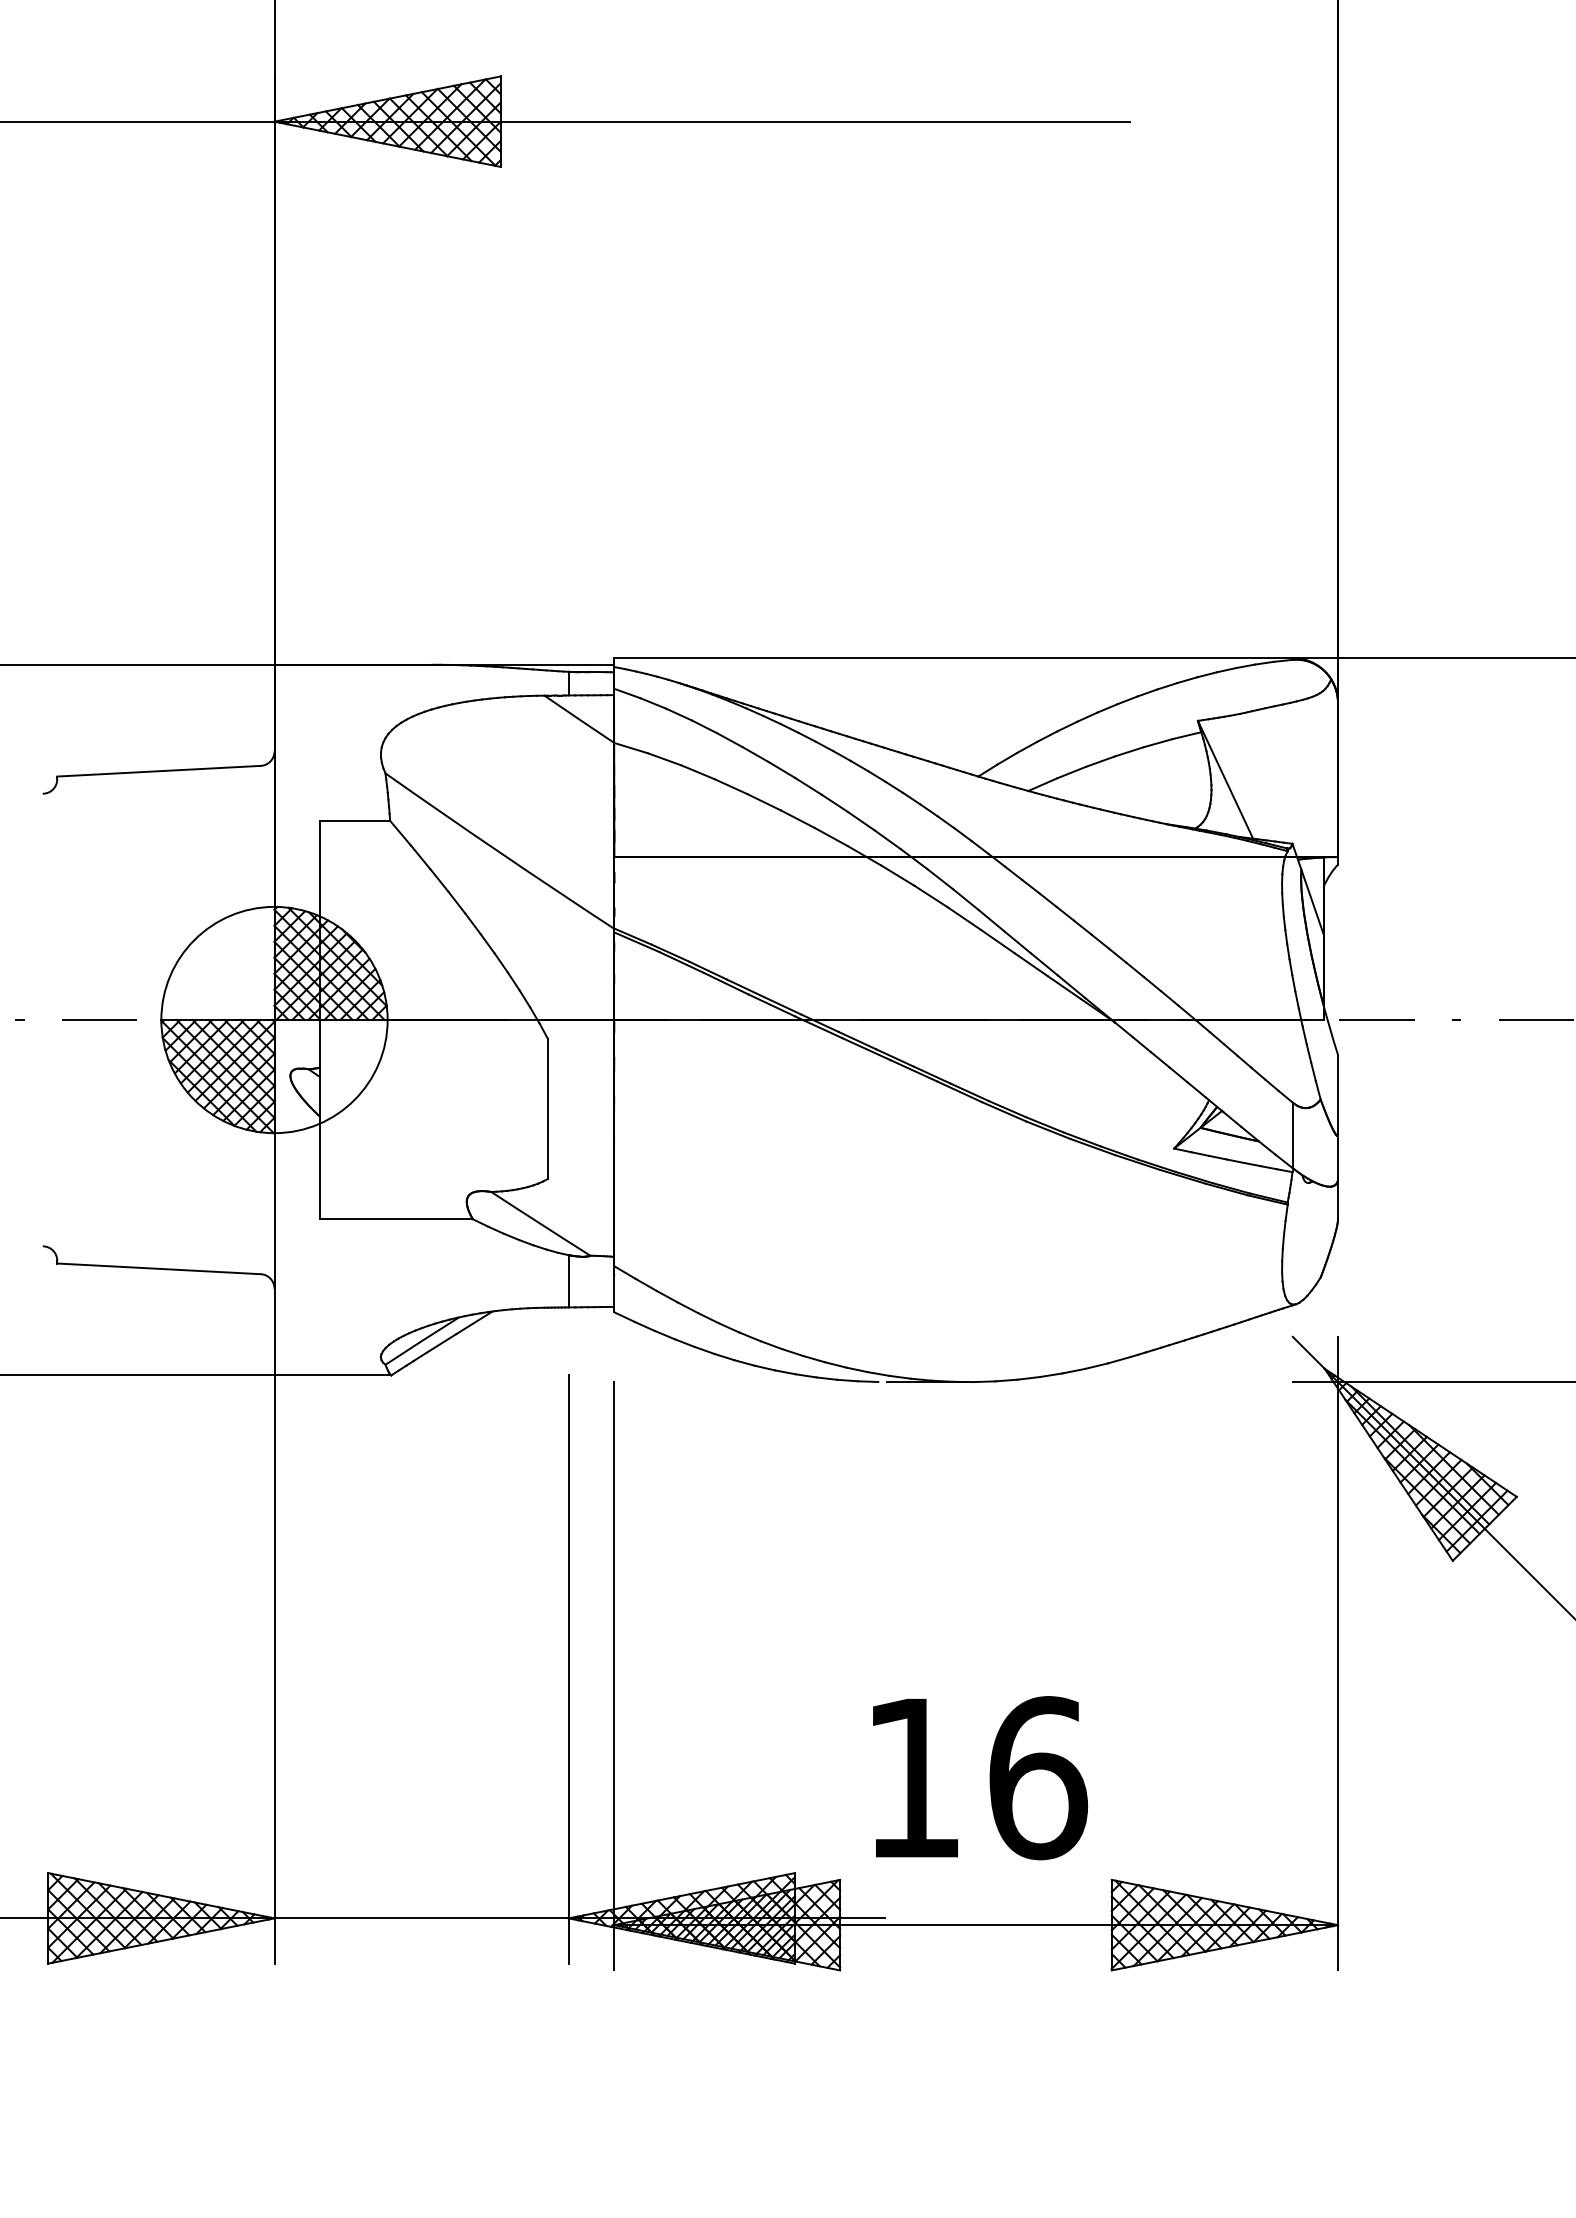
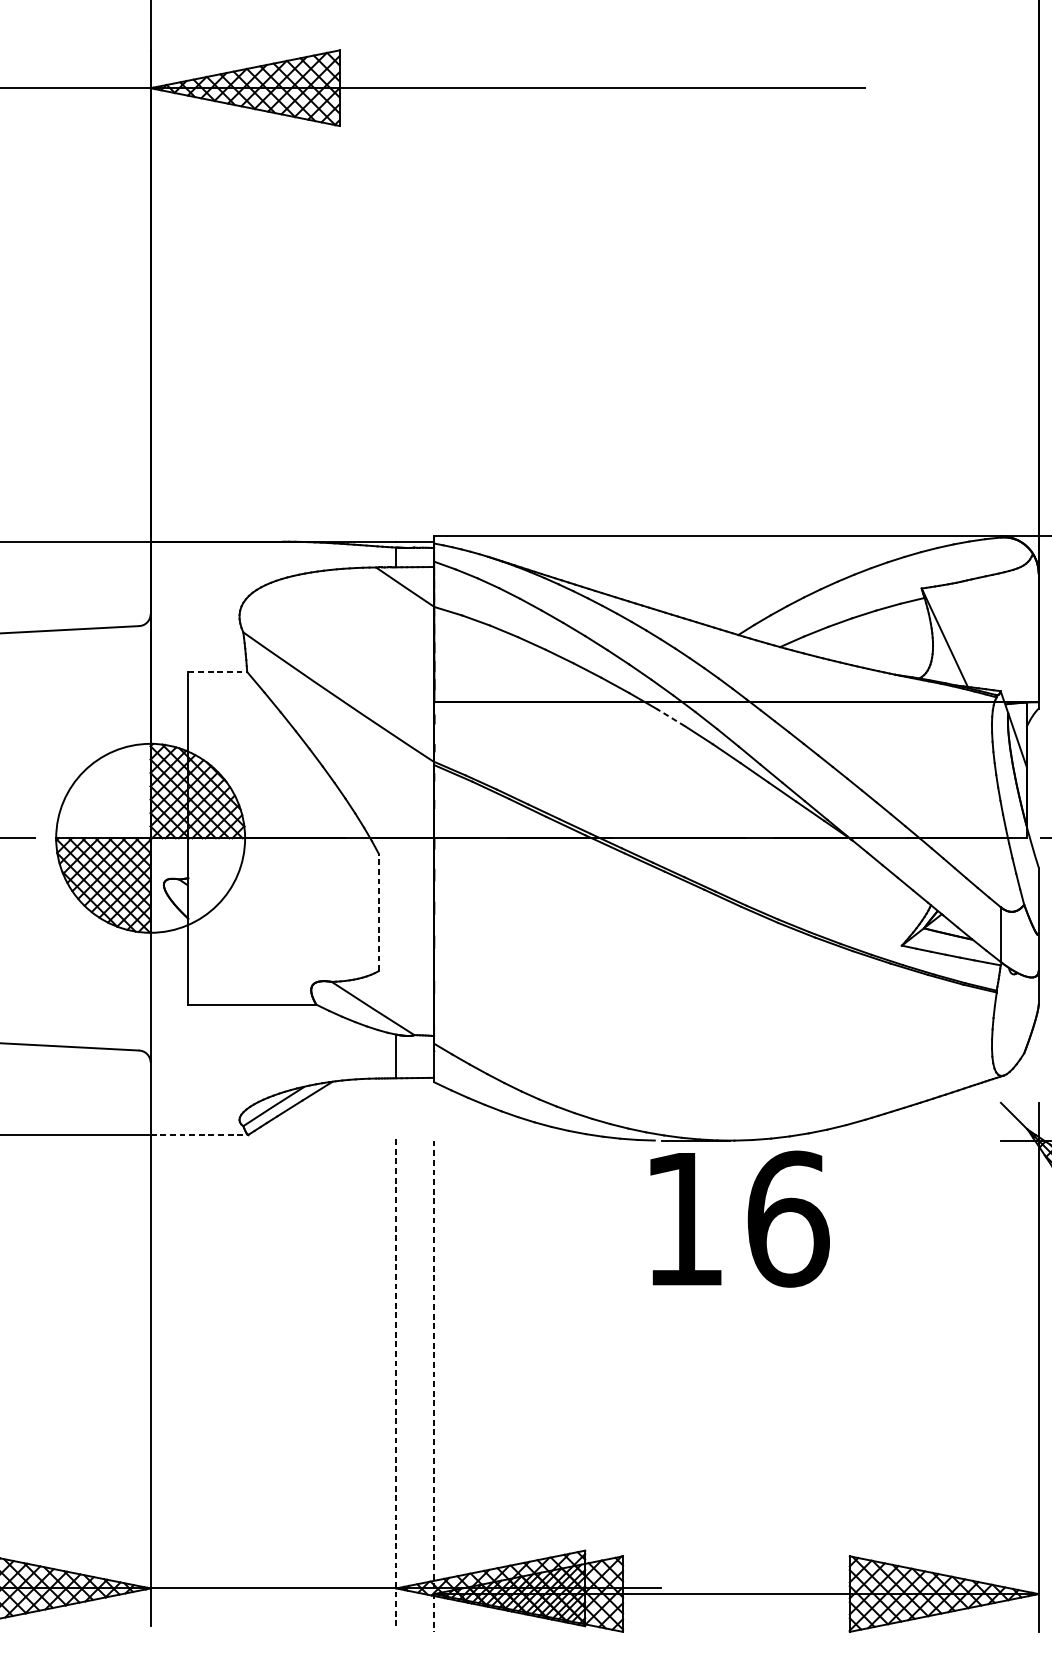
line: (355, 820) -> (218, 671), solid -> dashed
line: (897, 875) -> (670, 717), solid -> dashed
line: (547, 1108) -> (378, 912), solid -> dashed
line: (333, 1375) -> (199, 1135), solid -> dashed
line: (568, 1668) -> (396, 1379), solid -> dashed
line: (613, 1676) -> (433, 1386), solid -> dashed
text: (980, 1778) -> (740, 1219), moved

